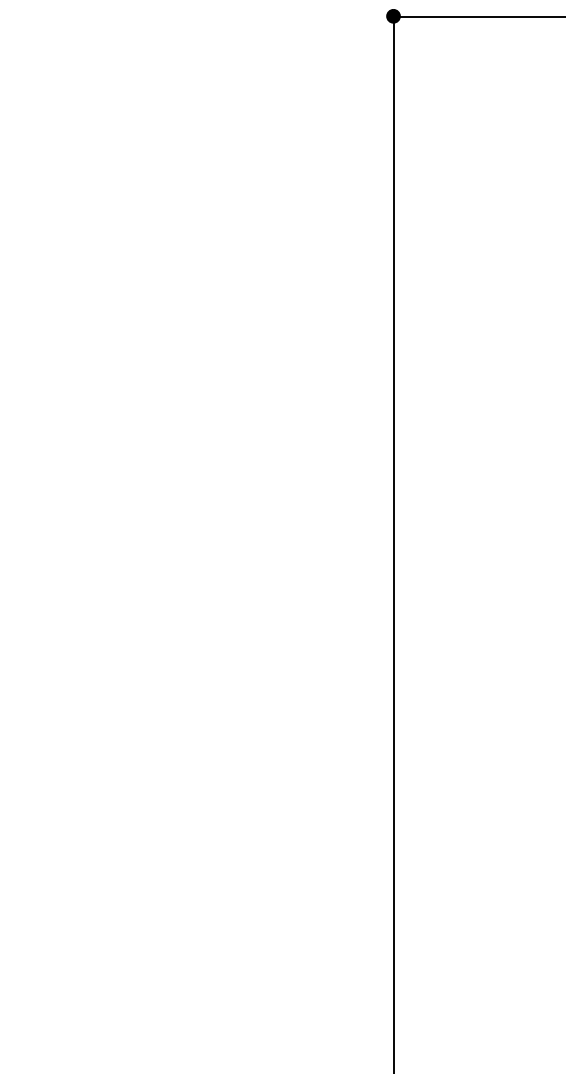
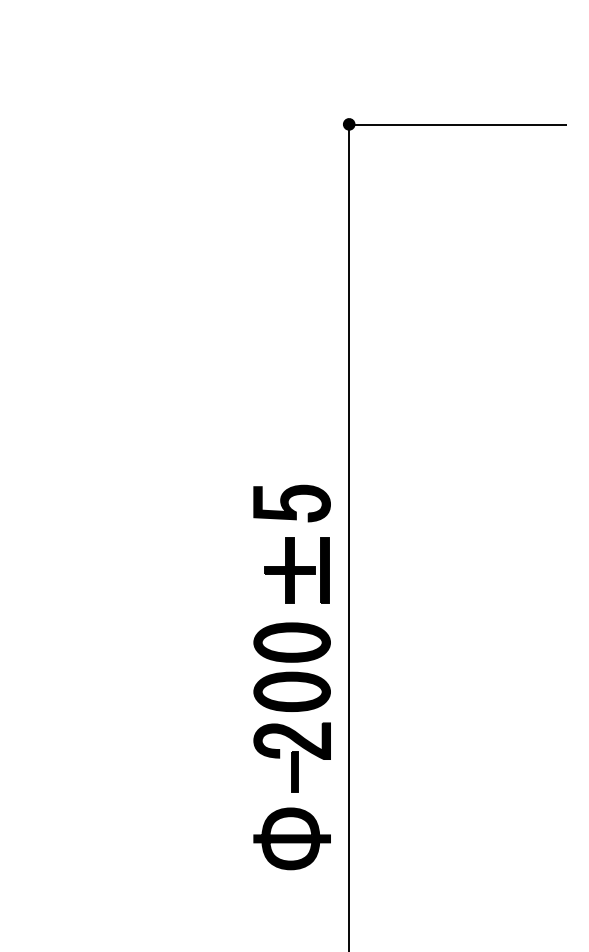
part: (324, 679) -> (291, 677), added

